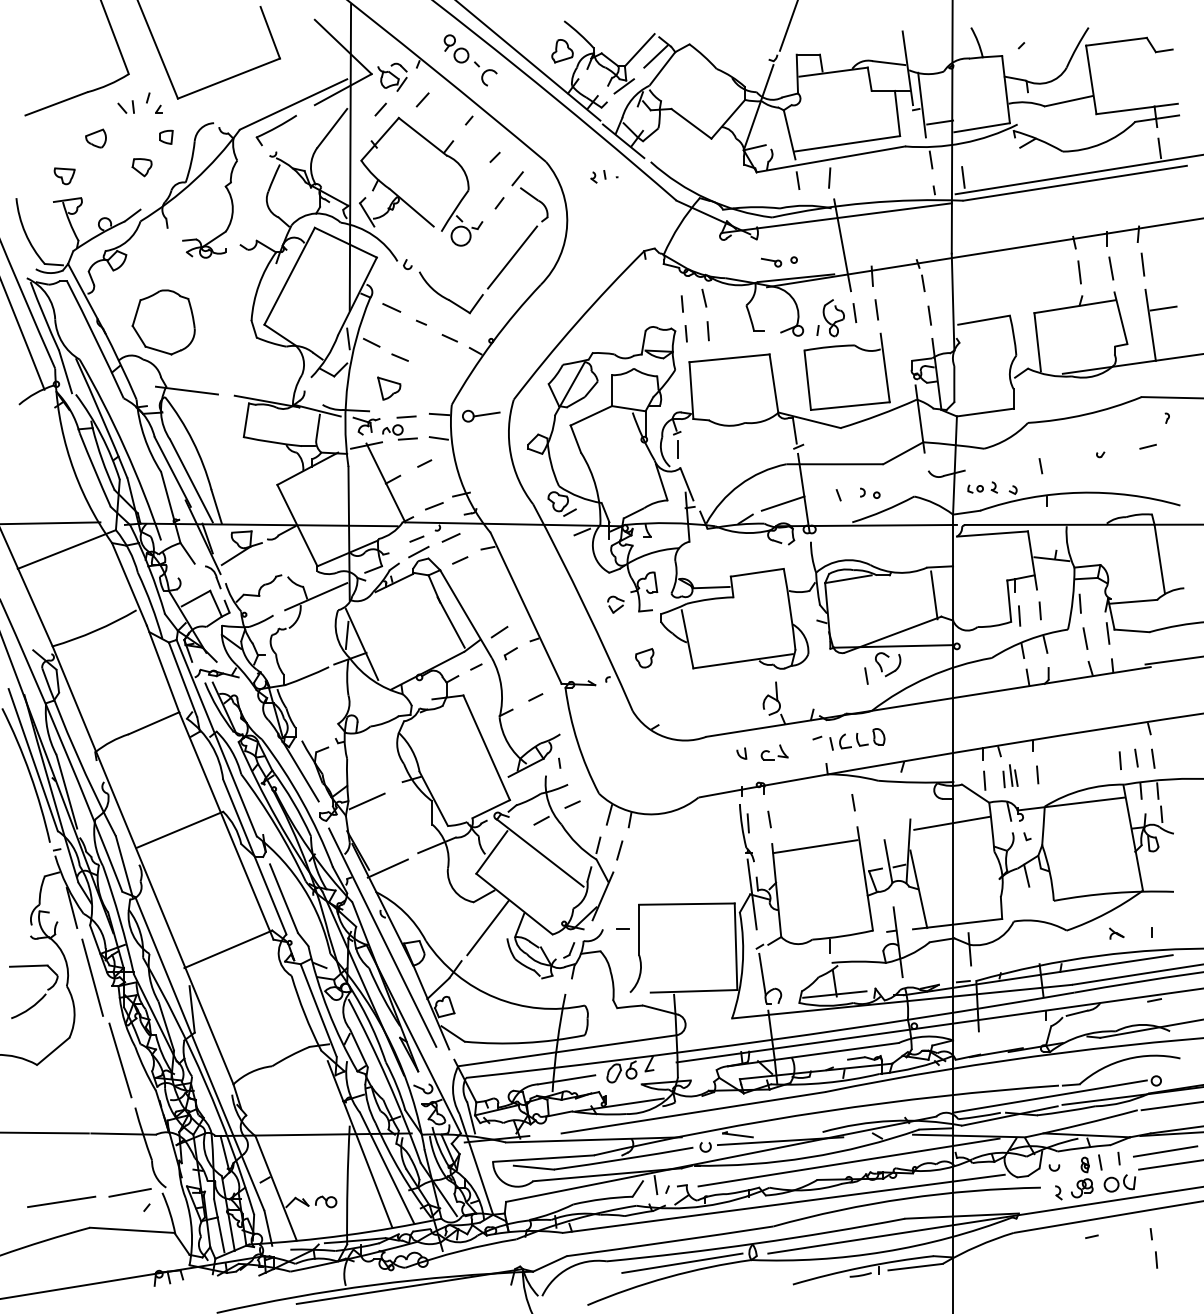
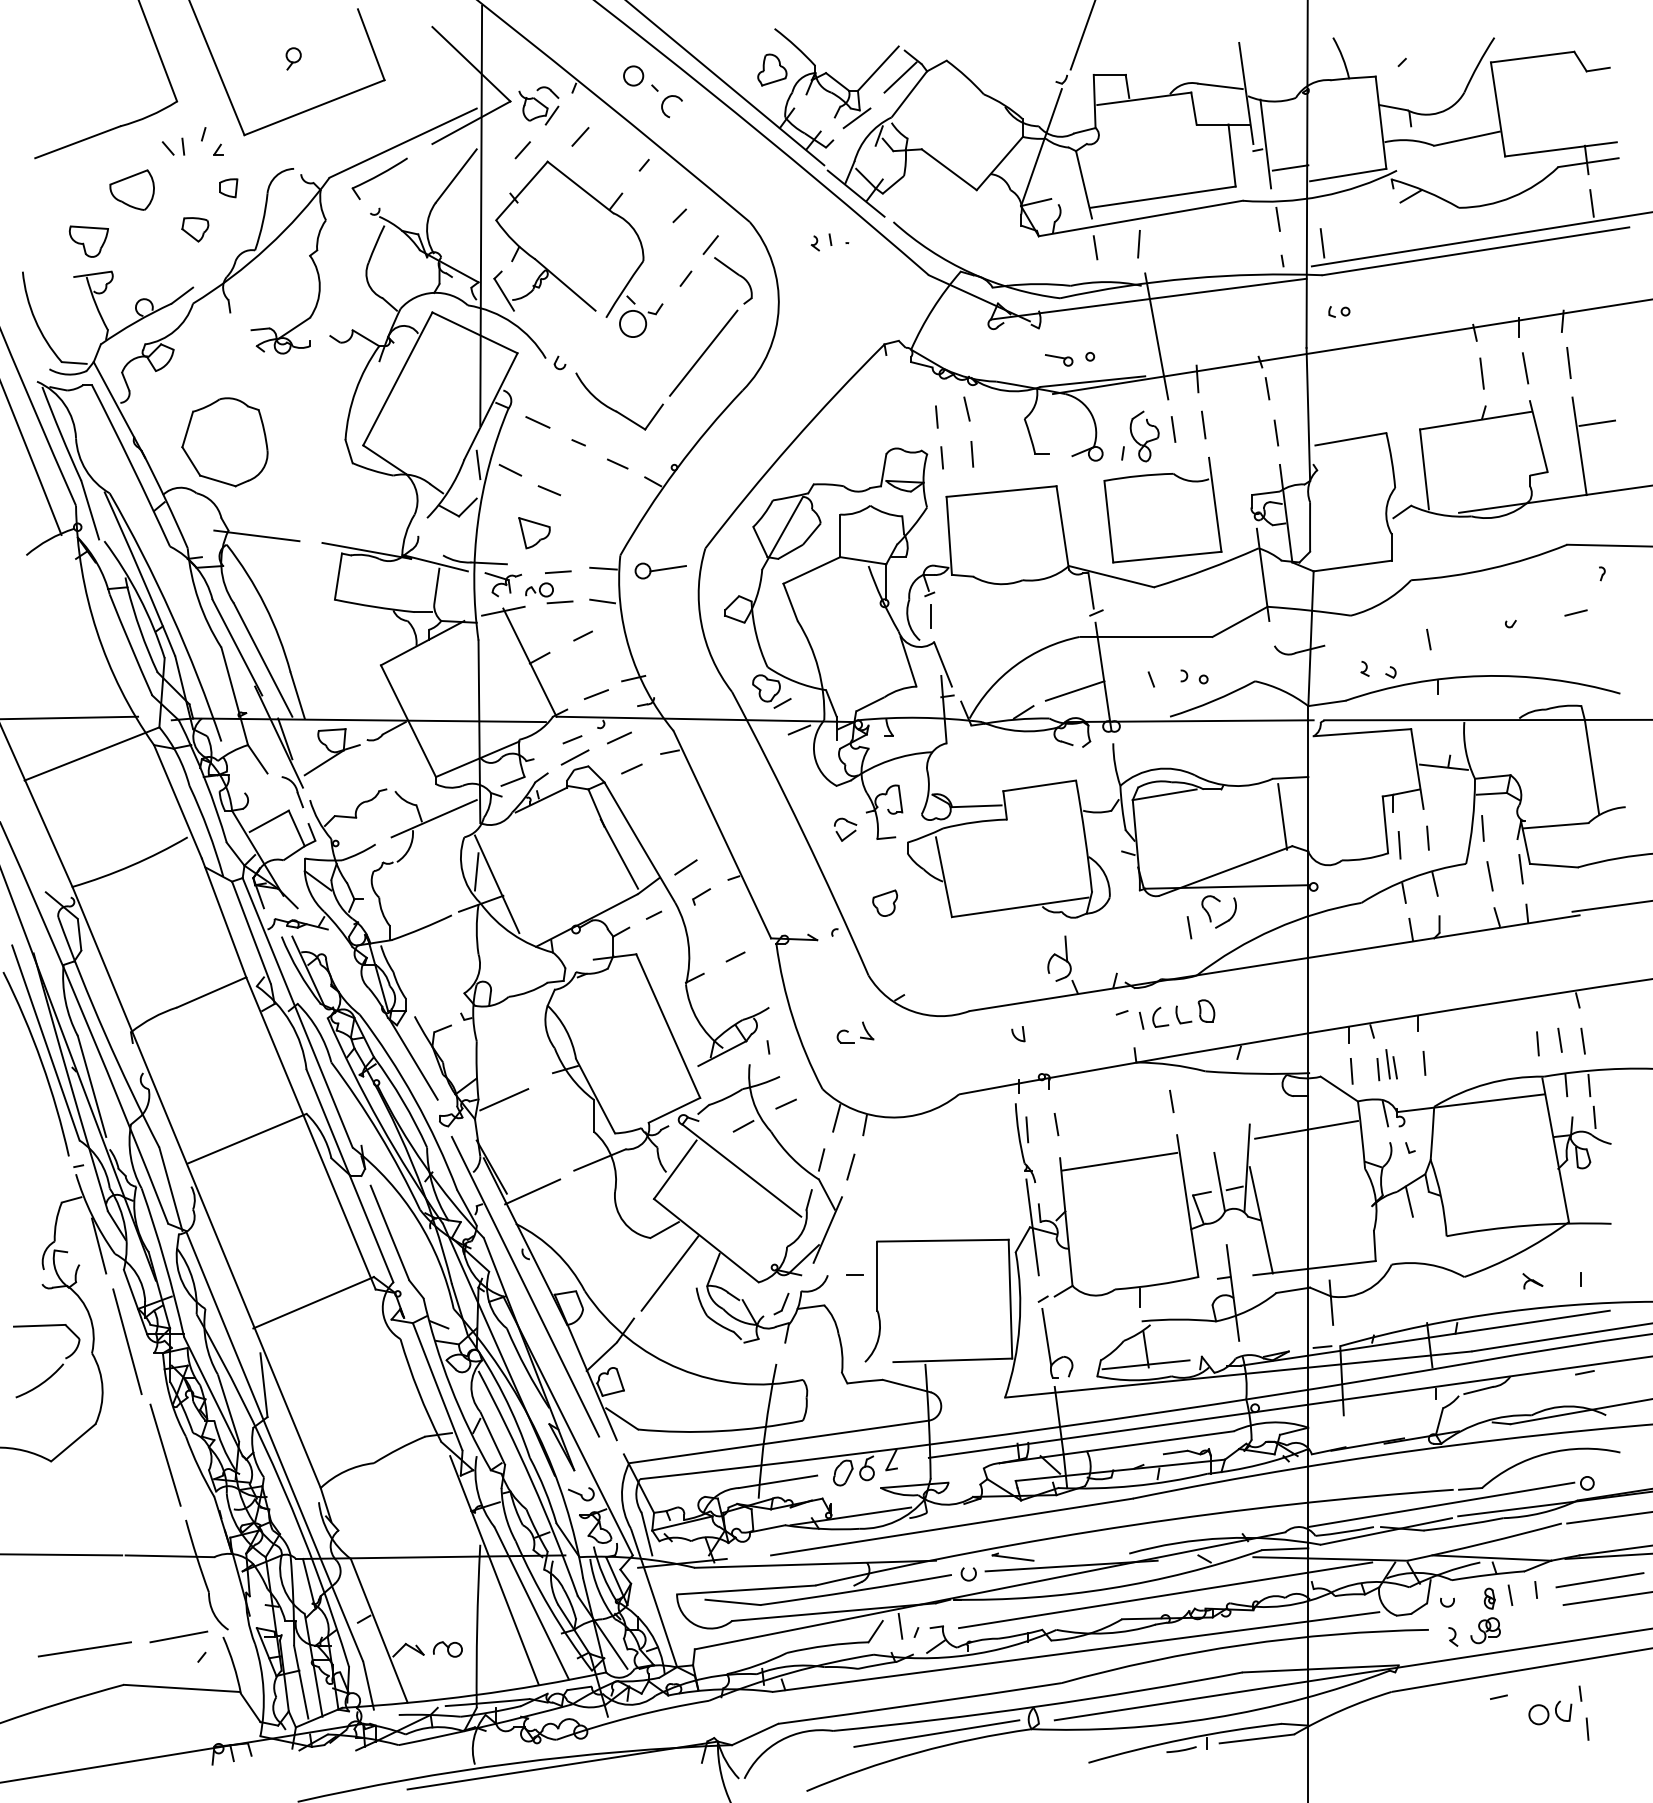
part: (449, 42) -> (293, 58), moved
part: (95, 138) -> (131, 189), size x1.6
part: (64, 176) -> (88, 241), size x1.4
part: (975, 488) -> (1339, 311), moved
part: (778, 755) -> (860, 1036), moved
part: (1120, 1183) -> (1550, 1712), moved

